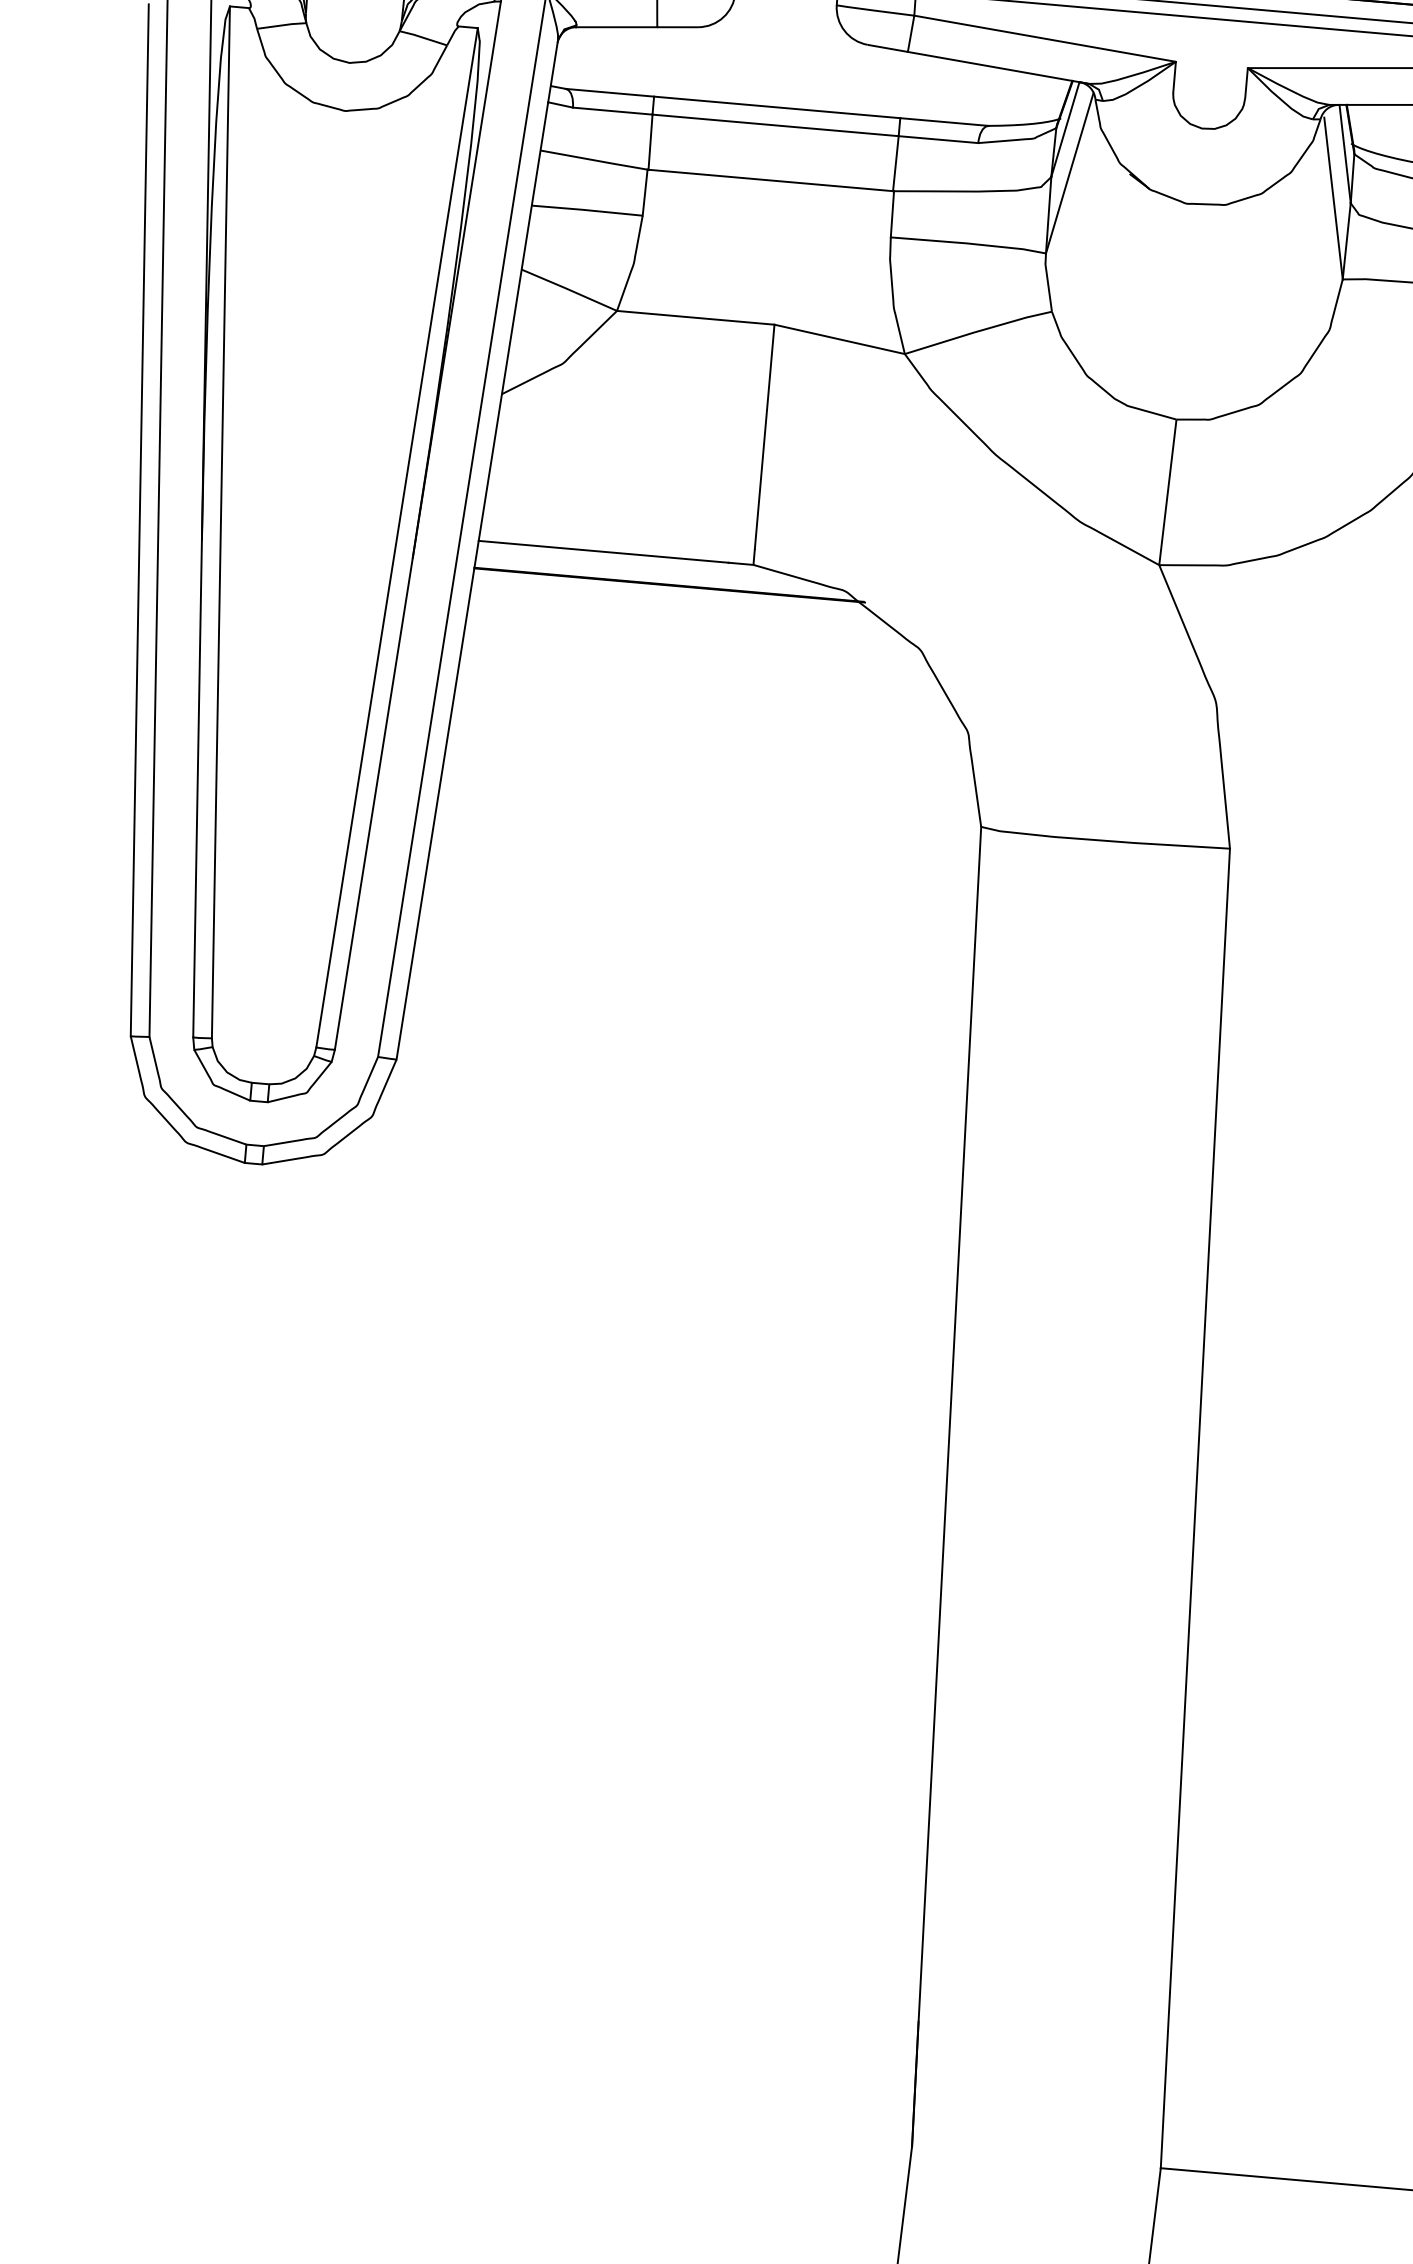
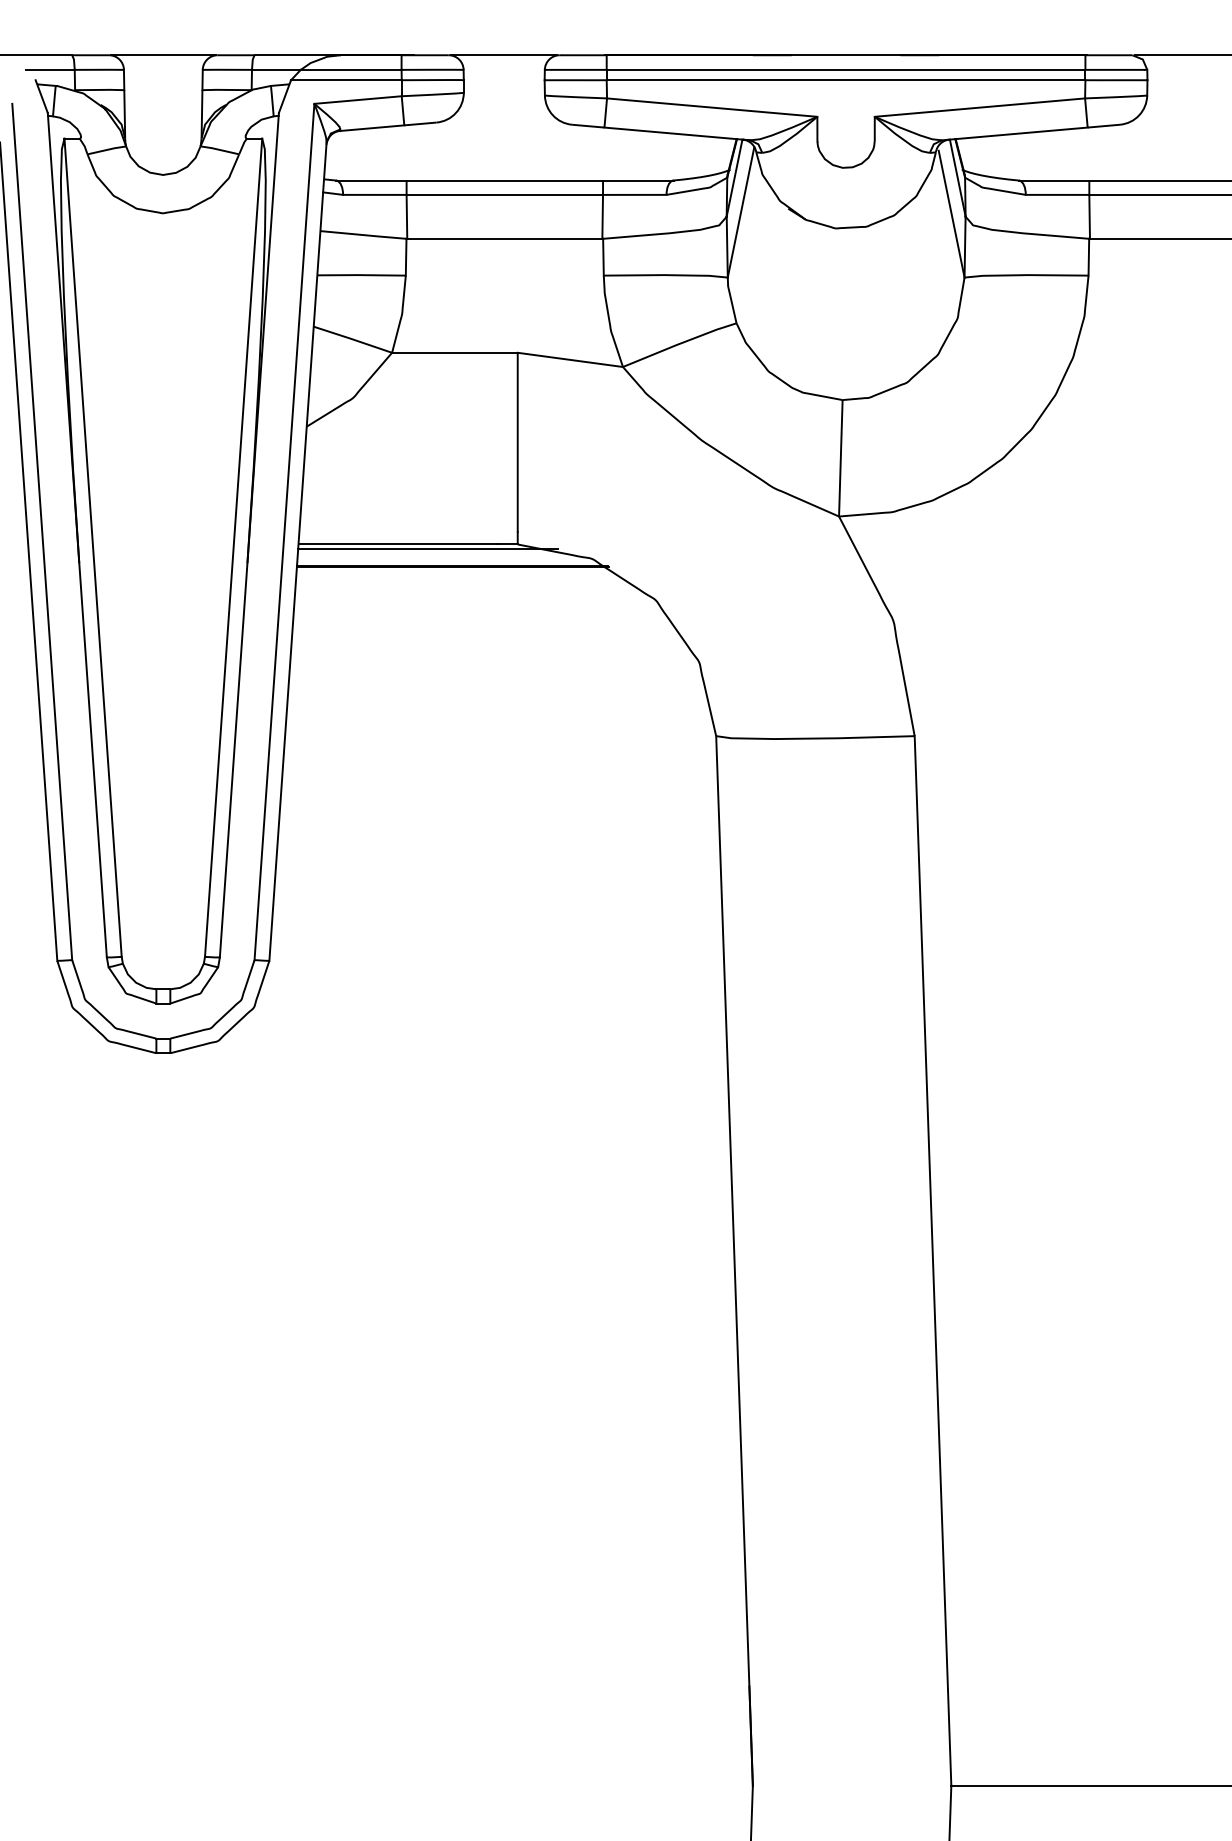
line: (641, 560) -> (428, 548), added

